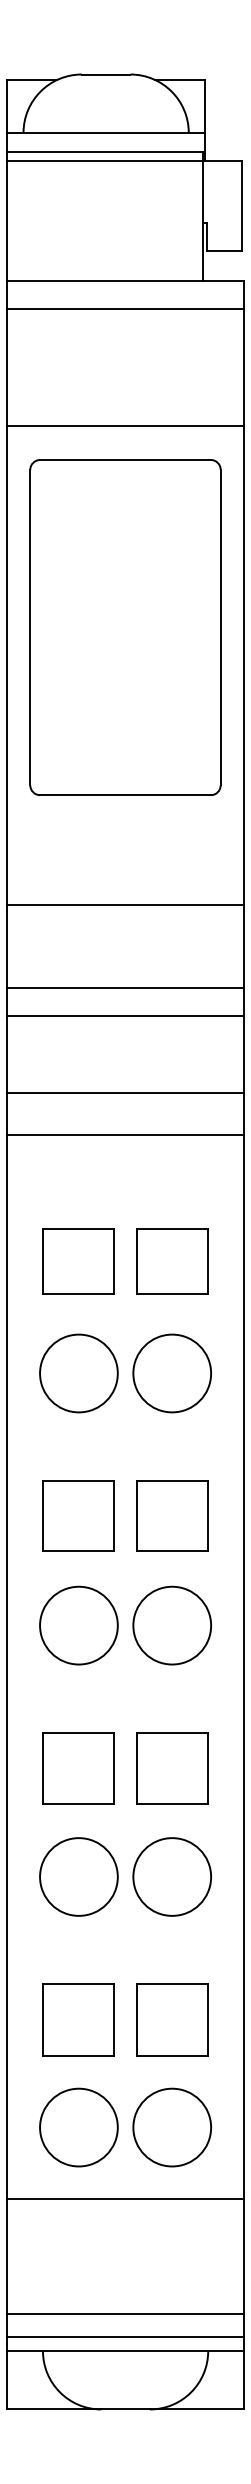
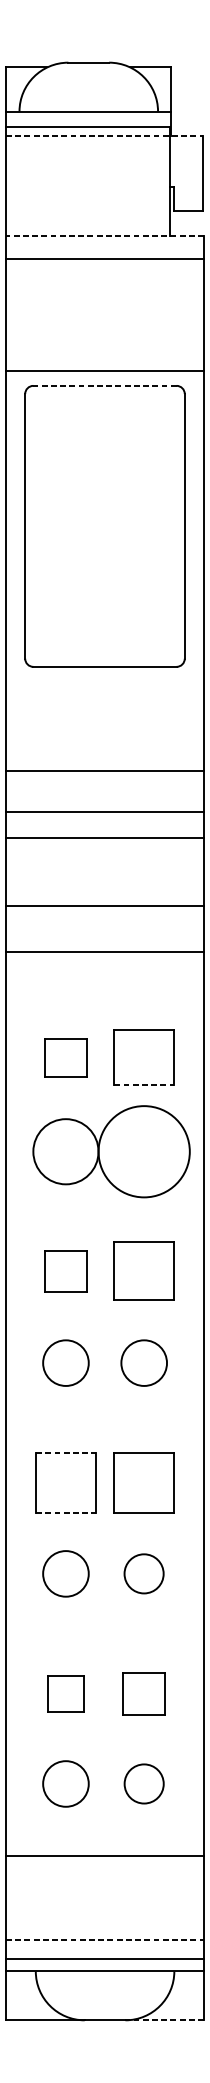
line: (125, 161) -> (105, 135), solid -> dashed
line: (125, 281) -> (105, 236), solid -> dashed
line: (125, 425) -> (105, 370), moved
line: (125, 460) -> (105, 386), solid -> dashed
line: (125, 904) -> (105, 771), moved
line: (125, 987) -> (105, 812), moved
line: (125, 1016) -> (105, 838), moved
line: (125, 1092) -> (105, 905), moved
part: (78, 1261) -> (65, 1057), size x0.7
line: (172, 1294) -> (144, 1085), solid -> dashed
circle: (172, 1373) -> (144, 1151), size x1.4
part: (78, 1515) -> (65, 1270), size x0.7
circle: (78, 1625) -> (65, 1363), size x0.7
circle: (172, 1625) -> (144, 1363), size x0.7
line: (79, 1732) -> (66, 1452), solid -> dashed
line: (79, 1804) -> (66, 1513), solid -> dashed
circle: (78, 1876) -> (65, 1573), size x0.7
circle: (171, 1876) -> (143, 1573), size x0.6
part: (78, 2019) -> (65, 1693), size x0.6
part: (172, 2019) -> (144, 1693), size x0.7
circle: (78, 2127) -> (65, 1783), size x0.7
circle: (172, 2127) -> (144, 1783), size x0.6
line: (125, 2198) -> (105, 1856), moved
line: (125, 2314) -> (105, 1940), solid -> dashed
line: (196, 2409) -> (164, 2020), solid -> dashed

